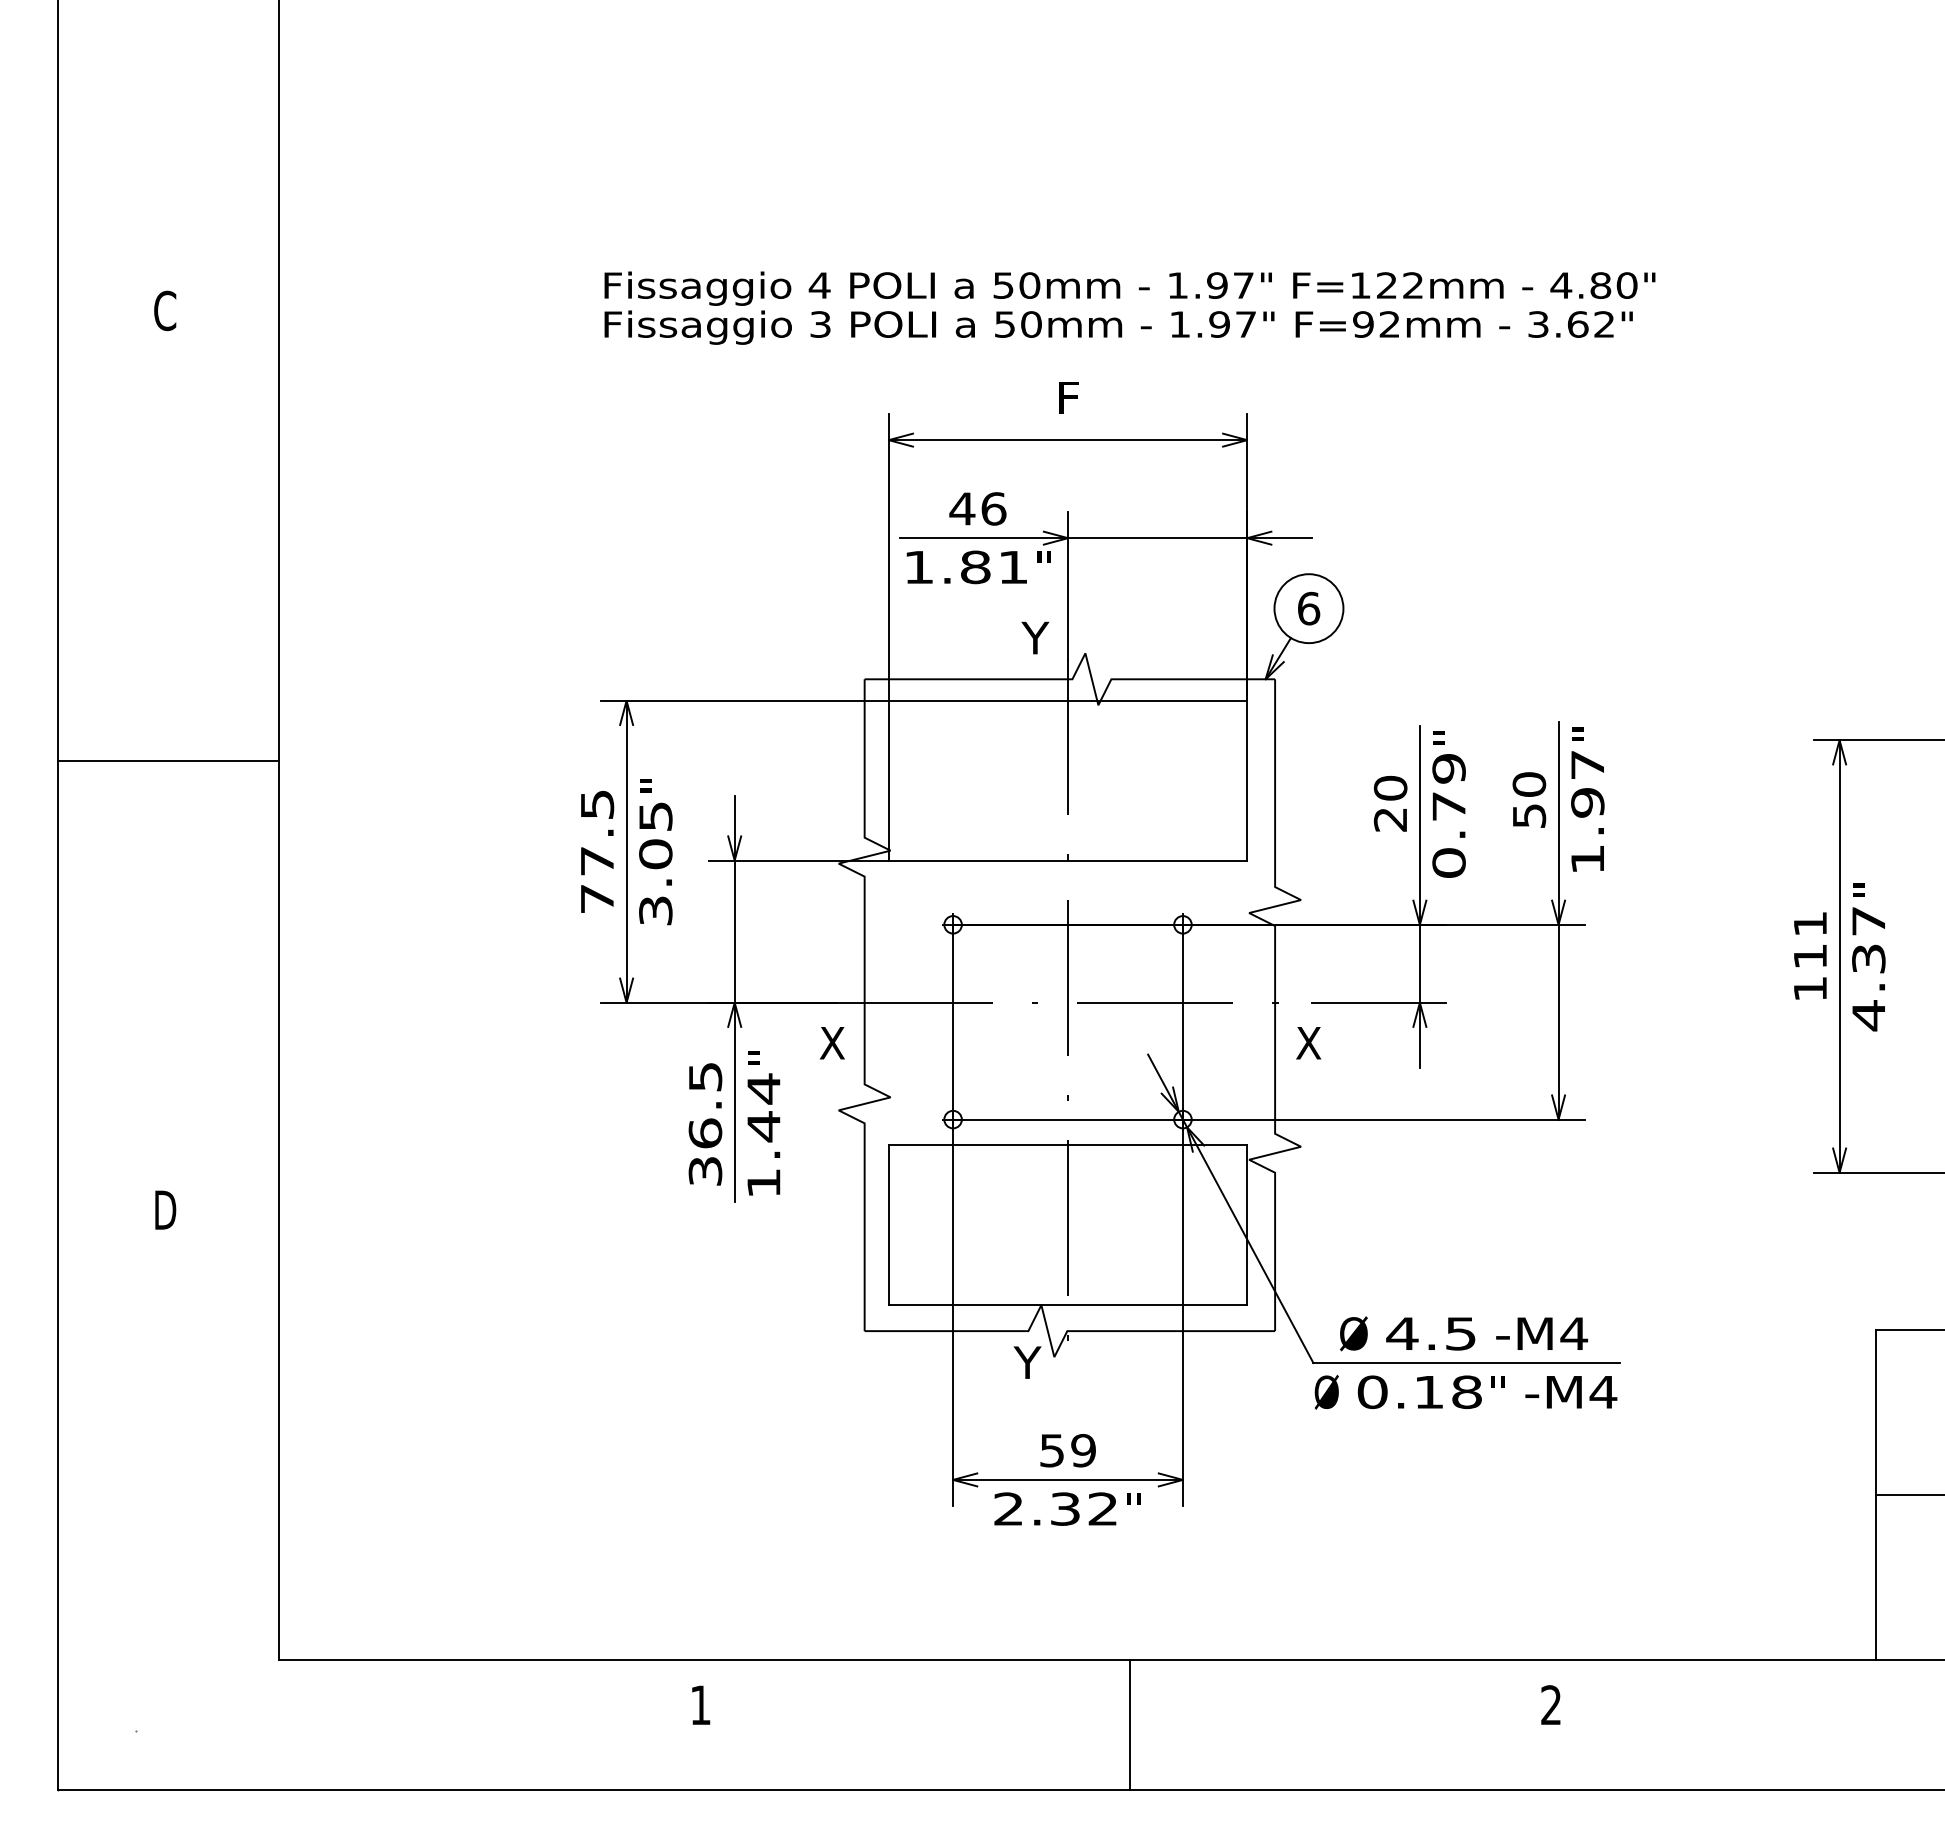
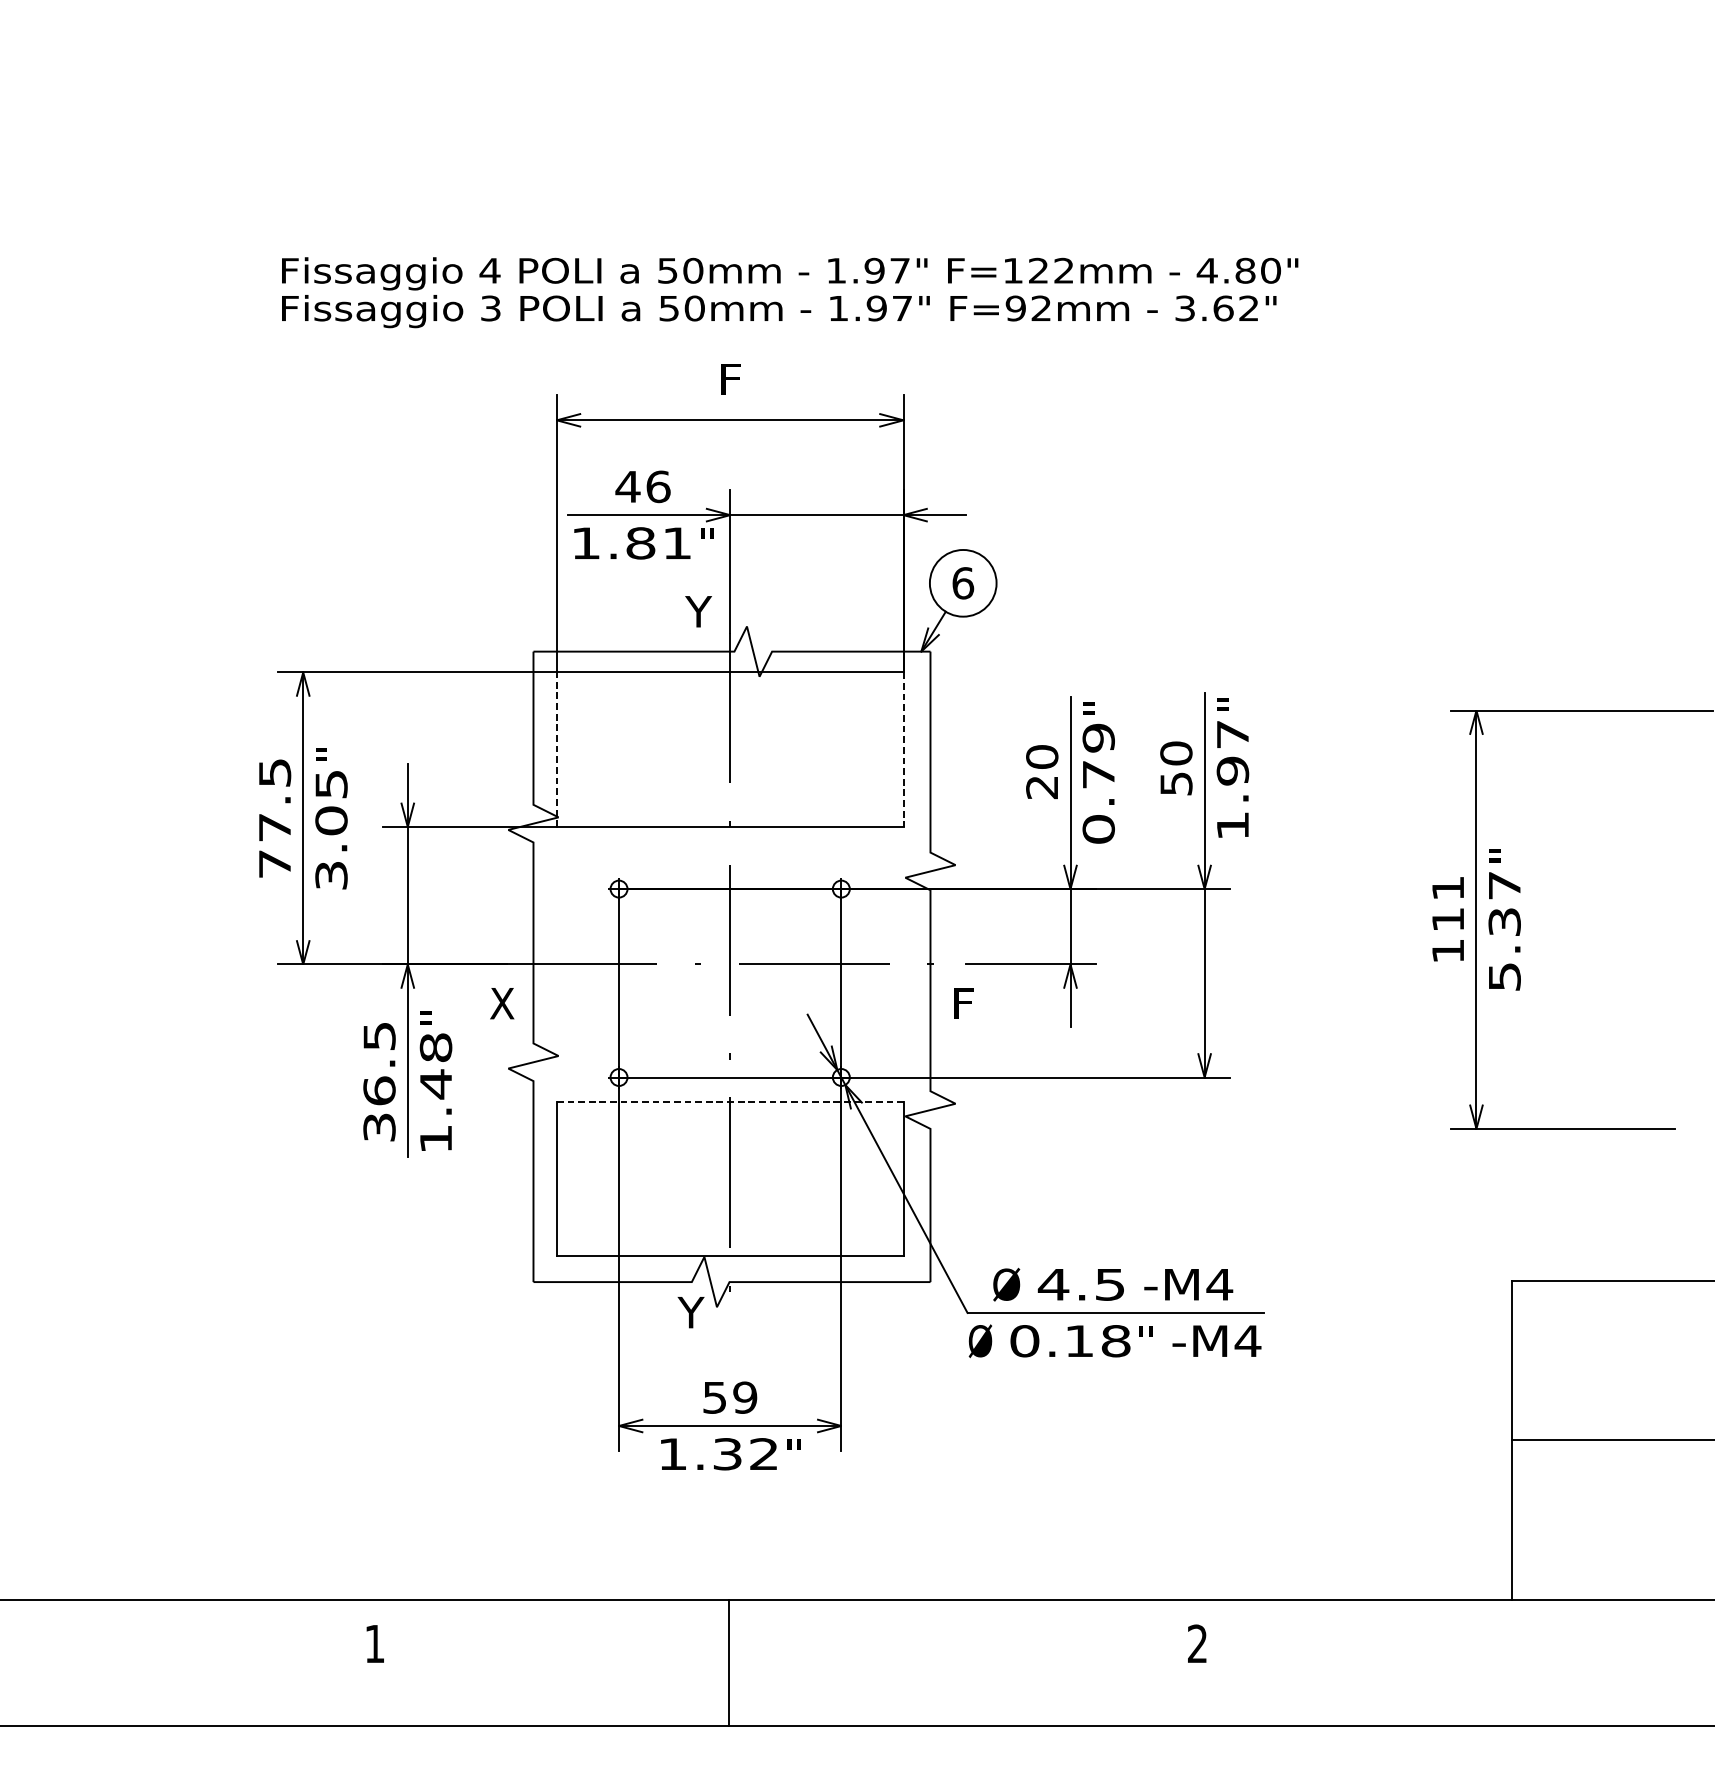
line: (888, 780) -> (556, 749), solid -> dashed
line: (1247, 780) -> (903, 749), solid -> dashed
text: (1868, 1015) -> (1504, 976), 4.37 -> 5.37
text: (1308, 1043) -> (962, 1003), X -> F
text: (763, 1088) -> (435, 1047), 1.44 -> 1.48
line: (1068, 1144) -> (730, 1101), solid -> dashed
text: (1008, 1508) -> (672, 1453), 2.32 -> 1.32
line: (1129, 1724) -> (728, 1662), moved

